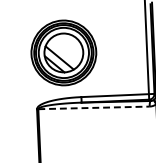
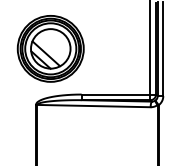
part: (63, 52) -> (50, 48), moved
line: (93, 108) -> (93, 106), dashed -> solid

